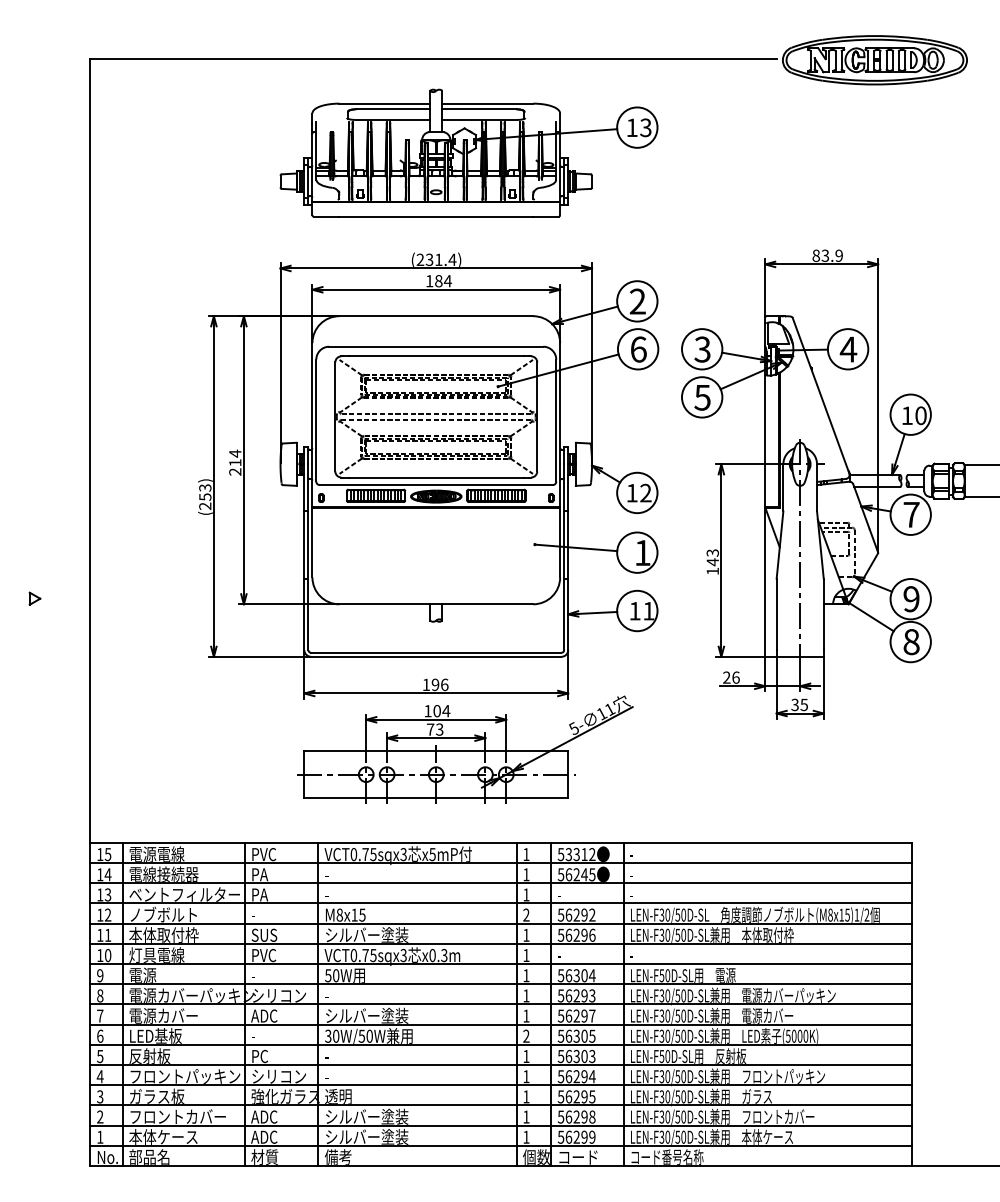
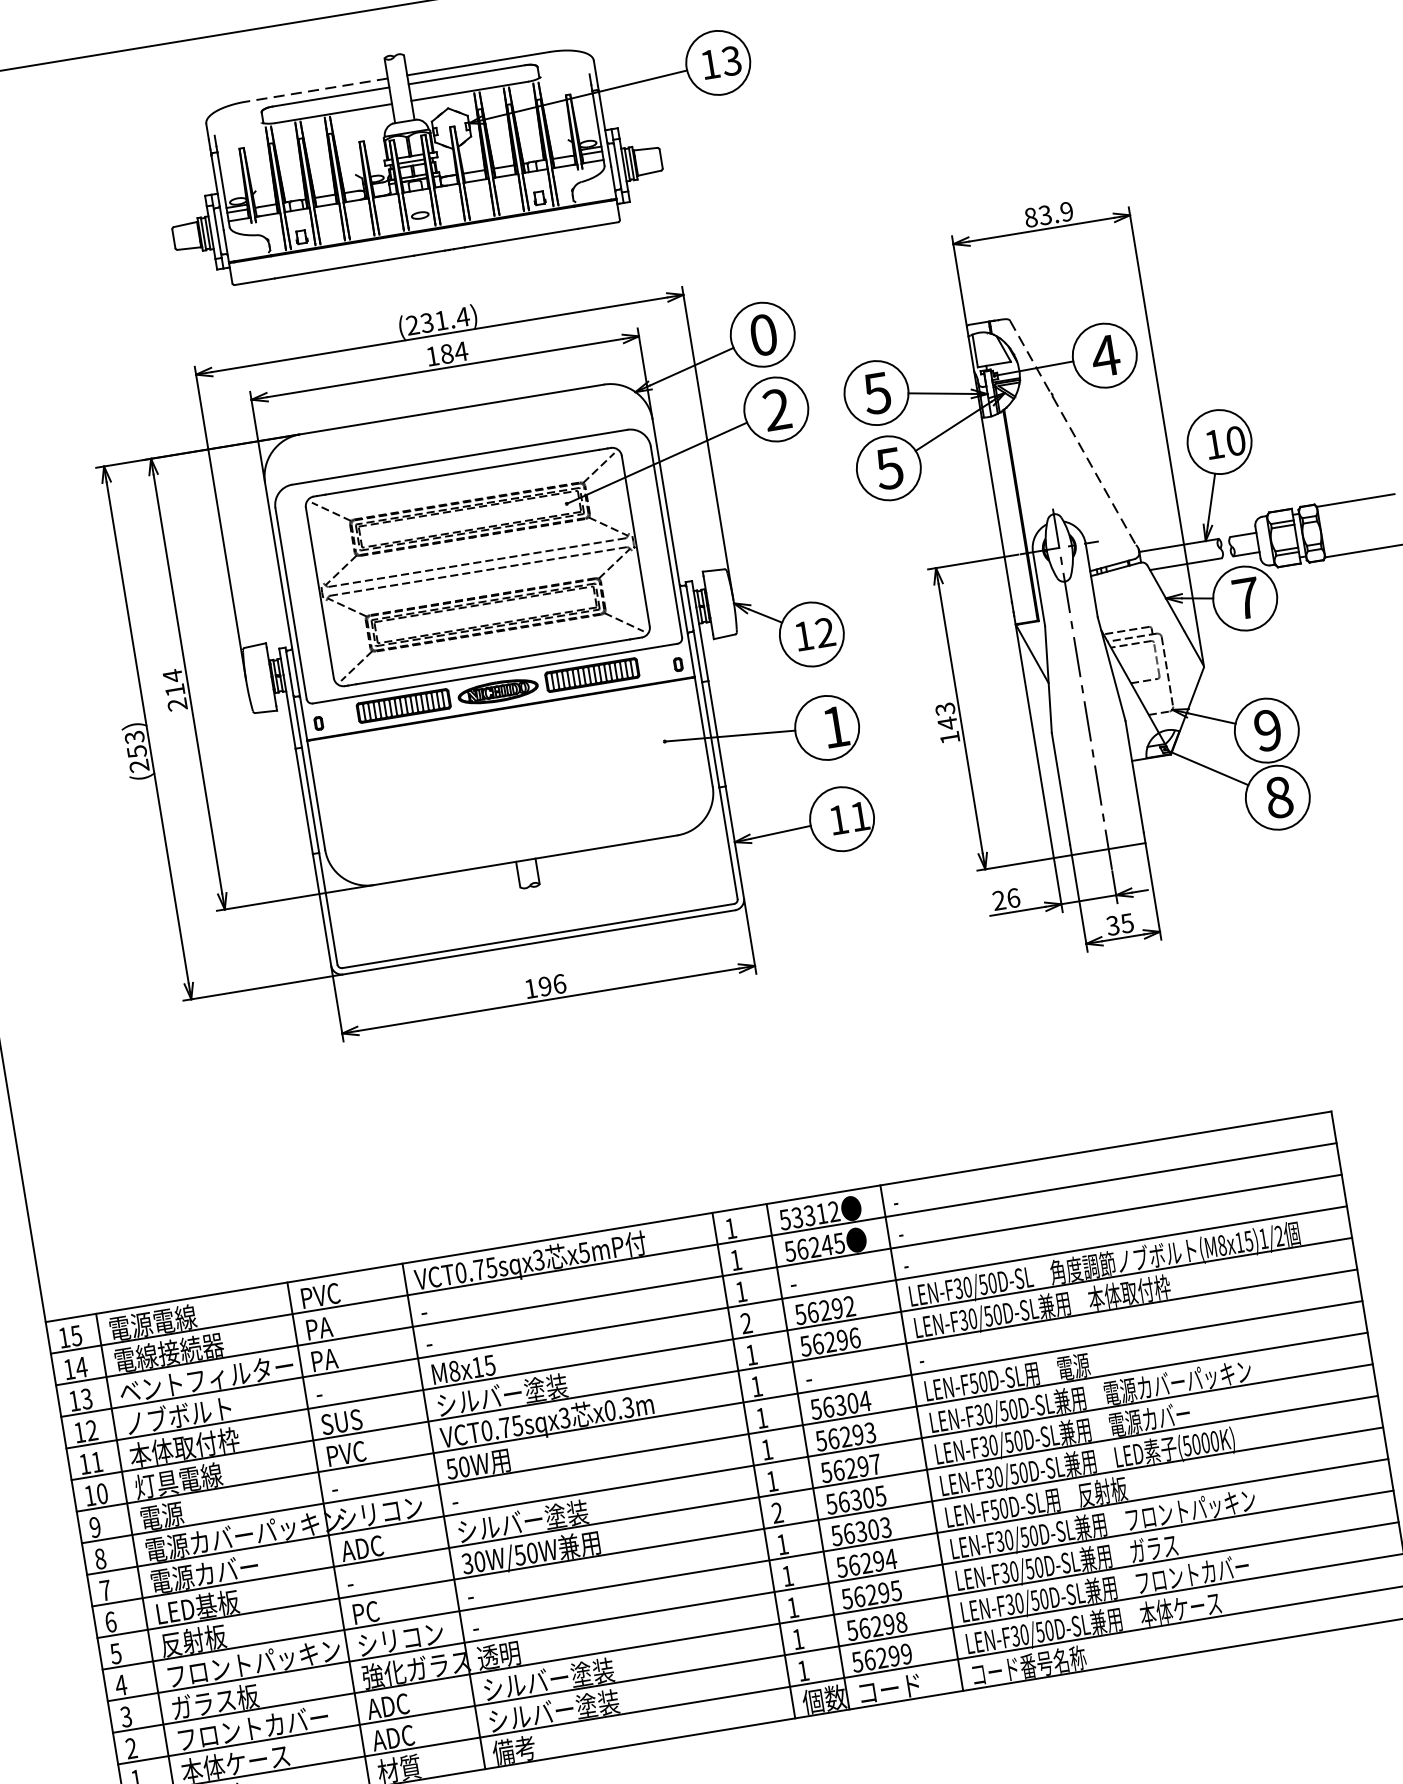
line: (384, 103) -> (316, 89), solid -> dashed
text: (637, 301) -> (763, 334), 2 -> 0
text: (638, 349) -> (776, 409), 6 -> 2
text: (702, 349) -> (877, 393), 3 -> 5
line: (821, 395) -> (1075, 434), solid -> dashed
part: (465, 749) -> (608, 1079), removed

